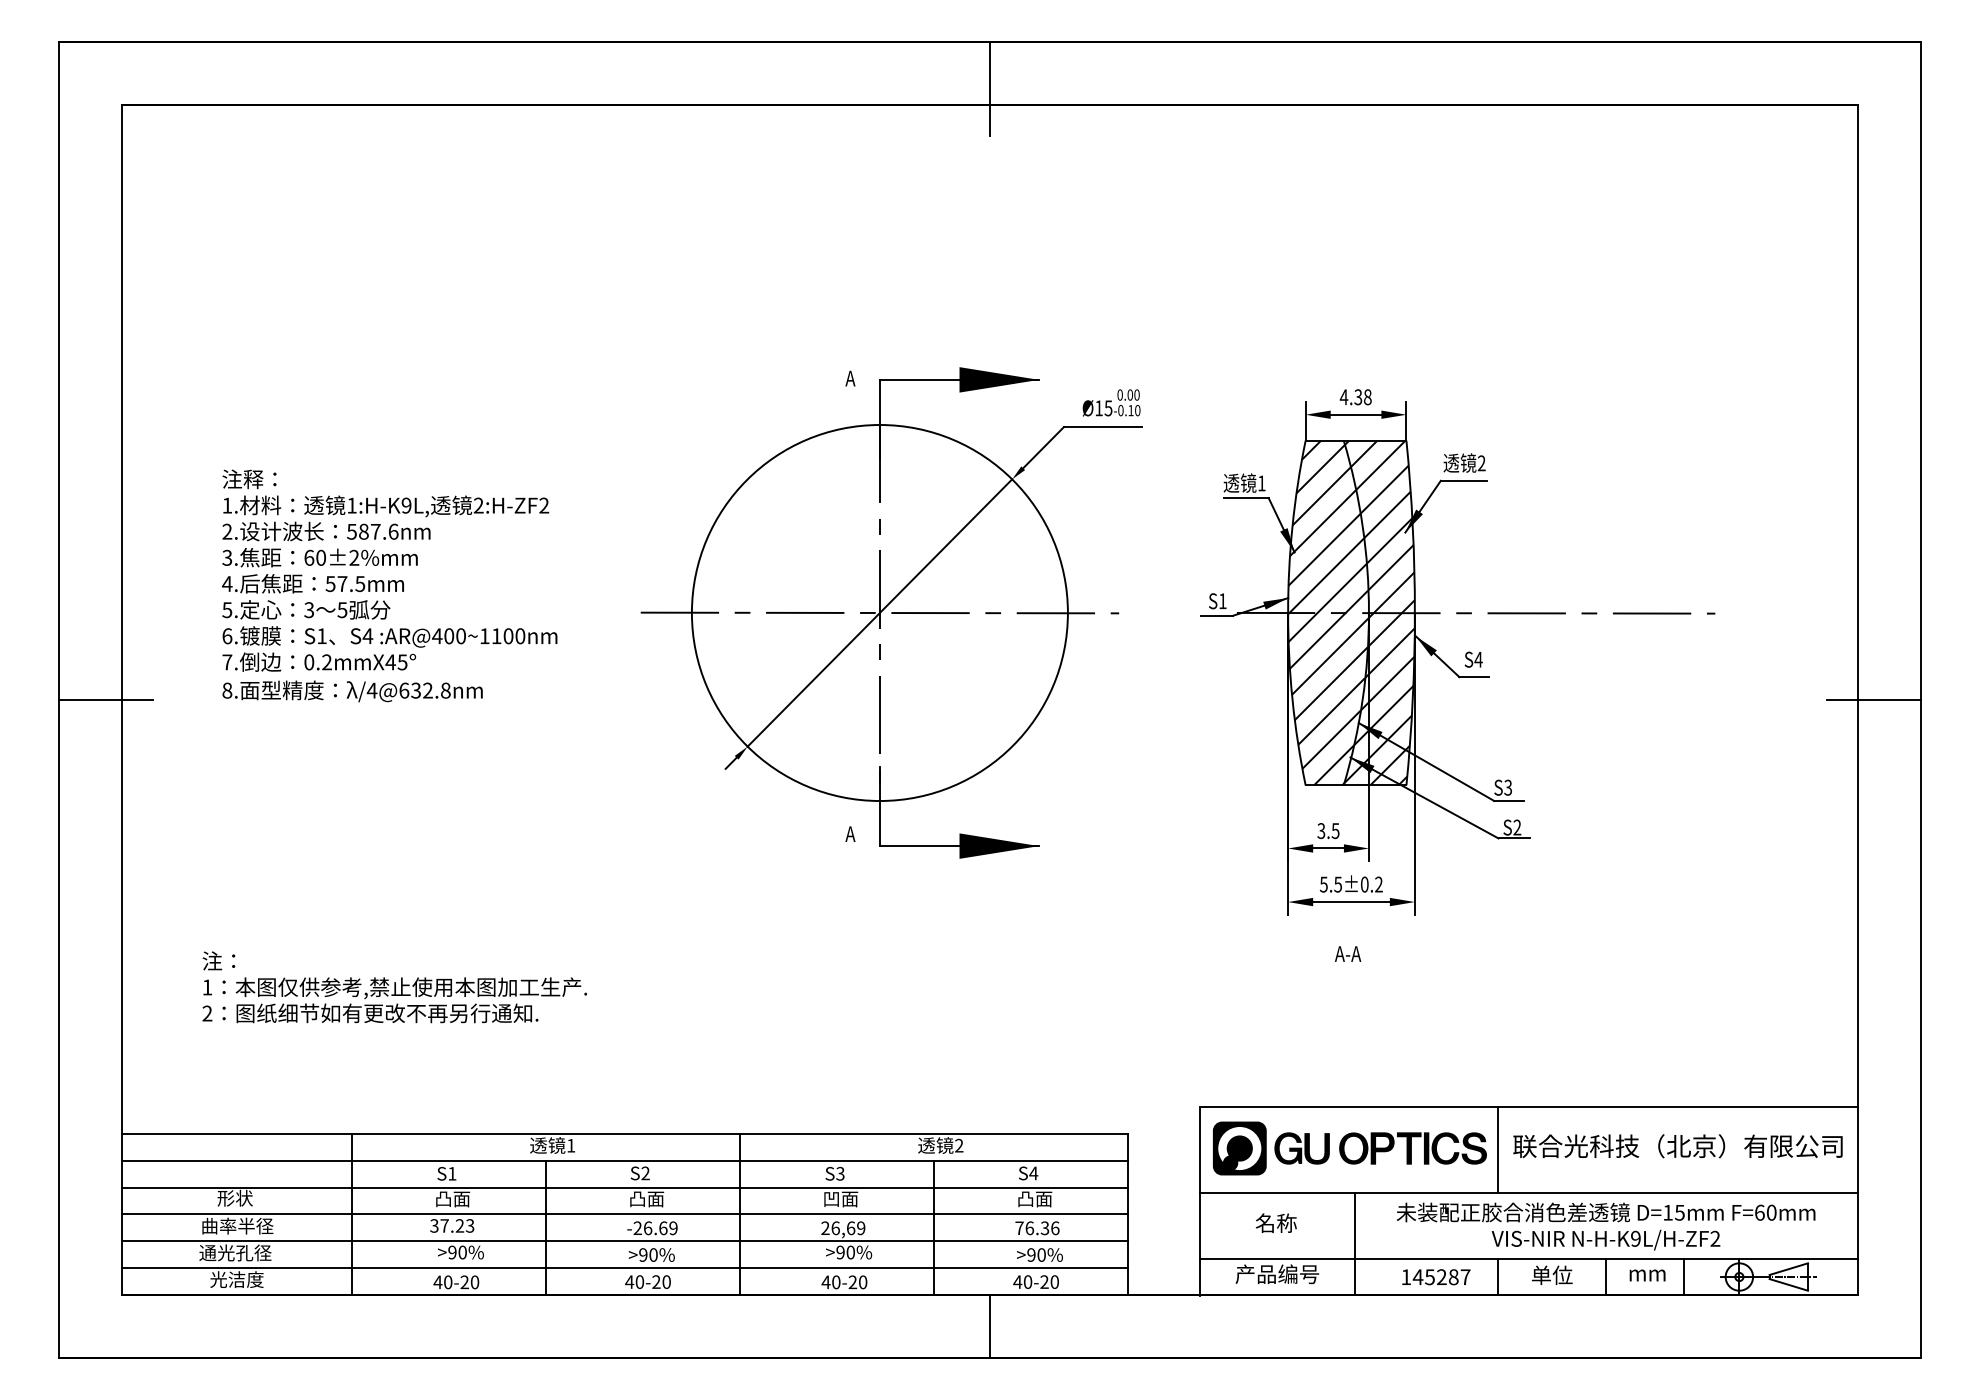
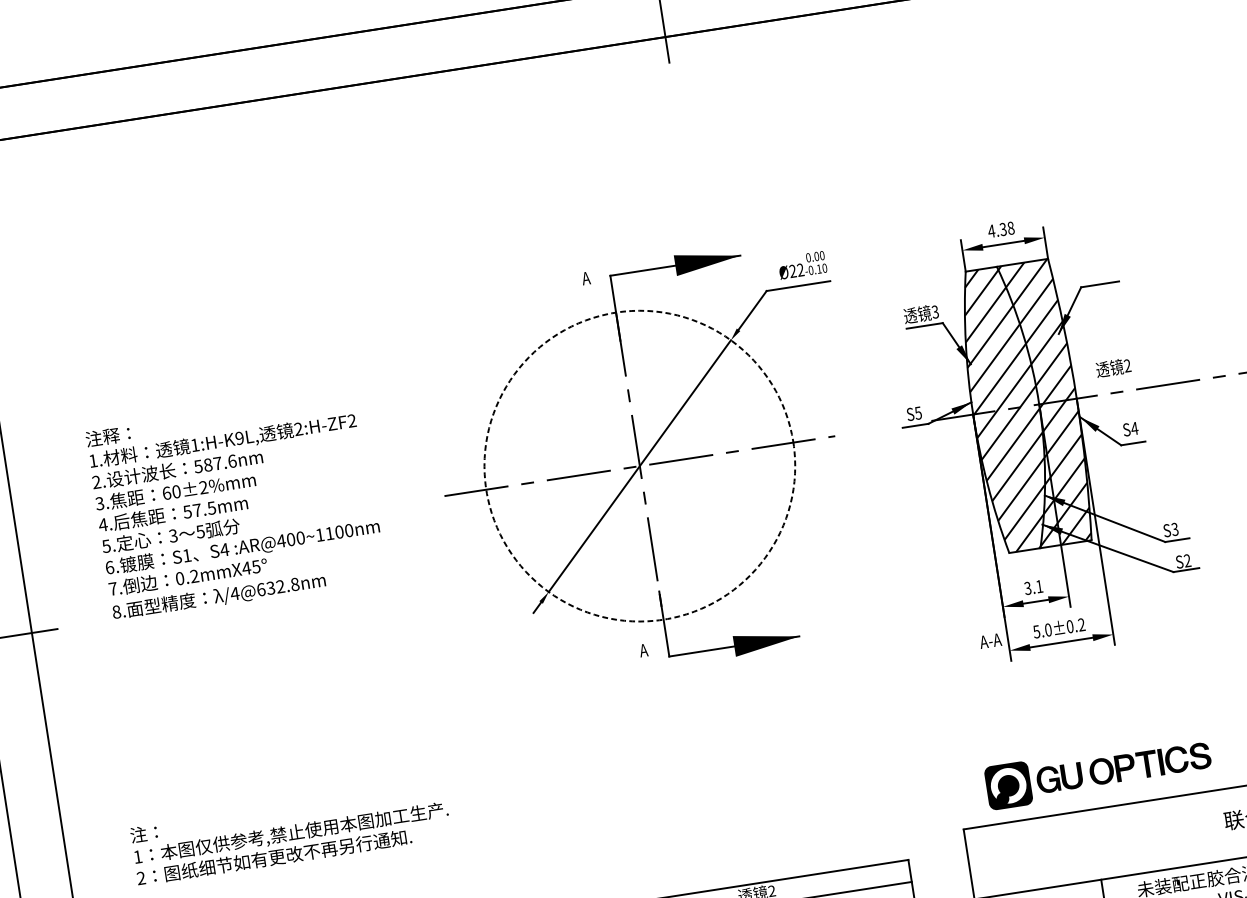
text: (1103, 408) -> (796, 270), Ø15 -> Ø22
text: (1464, 462) -> (1113, 367), moved
text: (1261, 483) -> (935, 312), 1 -> 3
text: (1222, 601) -> (918, 413), S1 -> S5
circle: (879, 613) -> (639, 466), solid -> dashed
text: (1335, 831) -> (1039, 586), 3.5 -> 3.1
text: (1338, 884) -> (1048, 629), 5.5±0.2 -> 5.0±0.2
text: (1348, 953) -> (990, 640), moved
part: (1349, 1148) -> (1098, 771), moved
line: (1498, 1149) -> (1212, 826), removed

